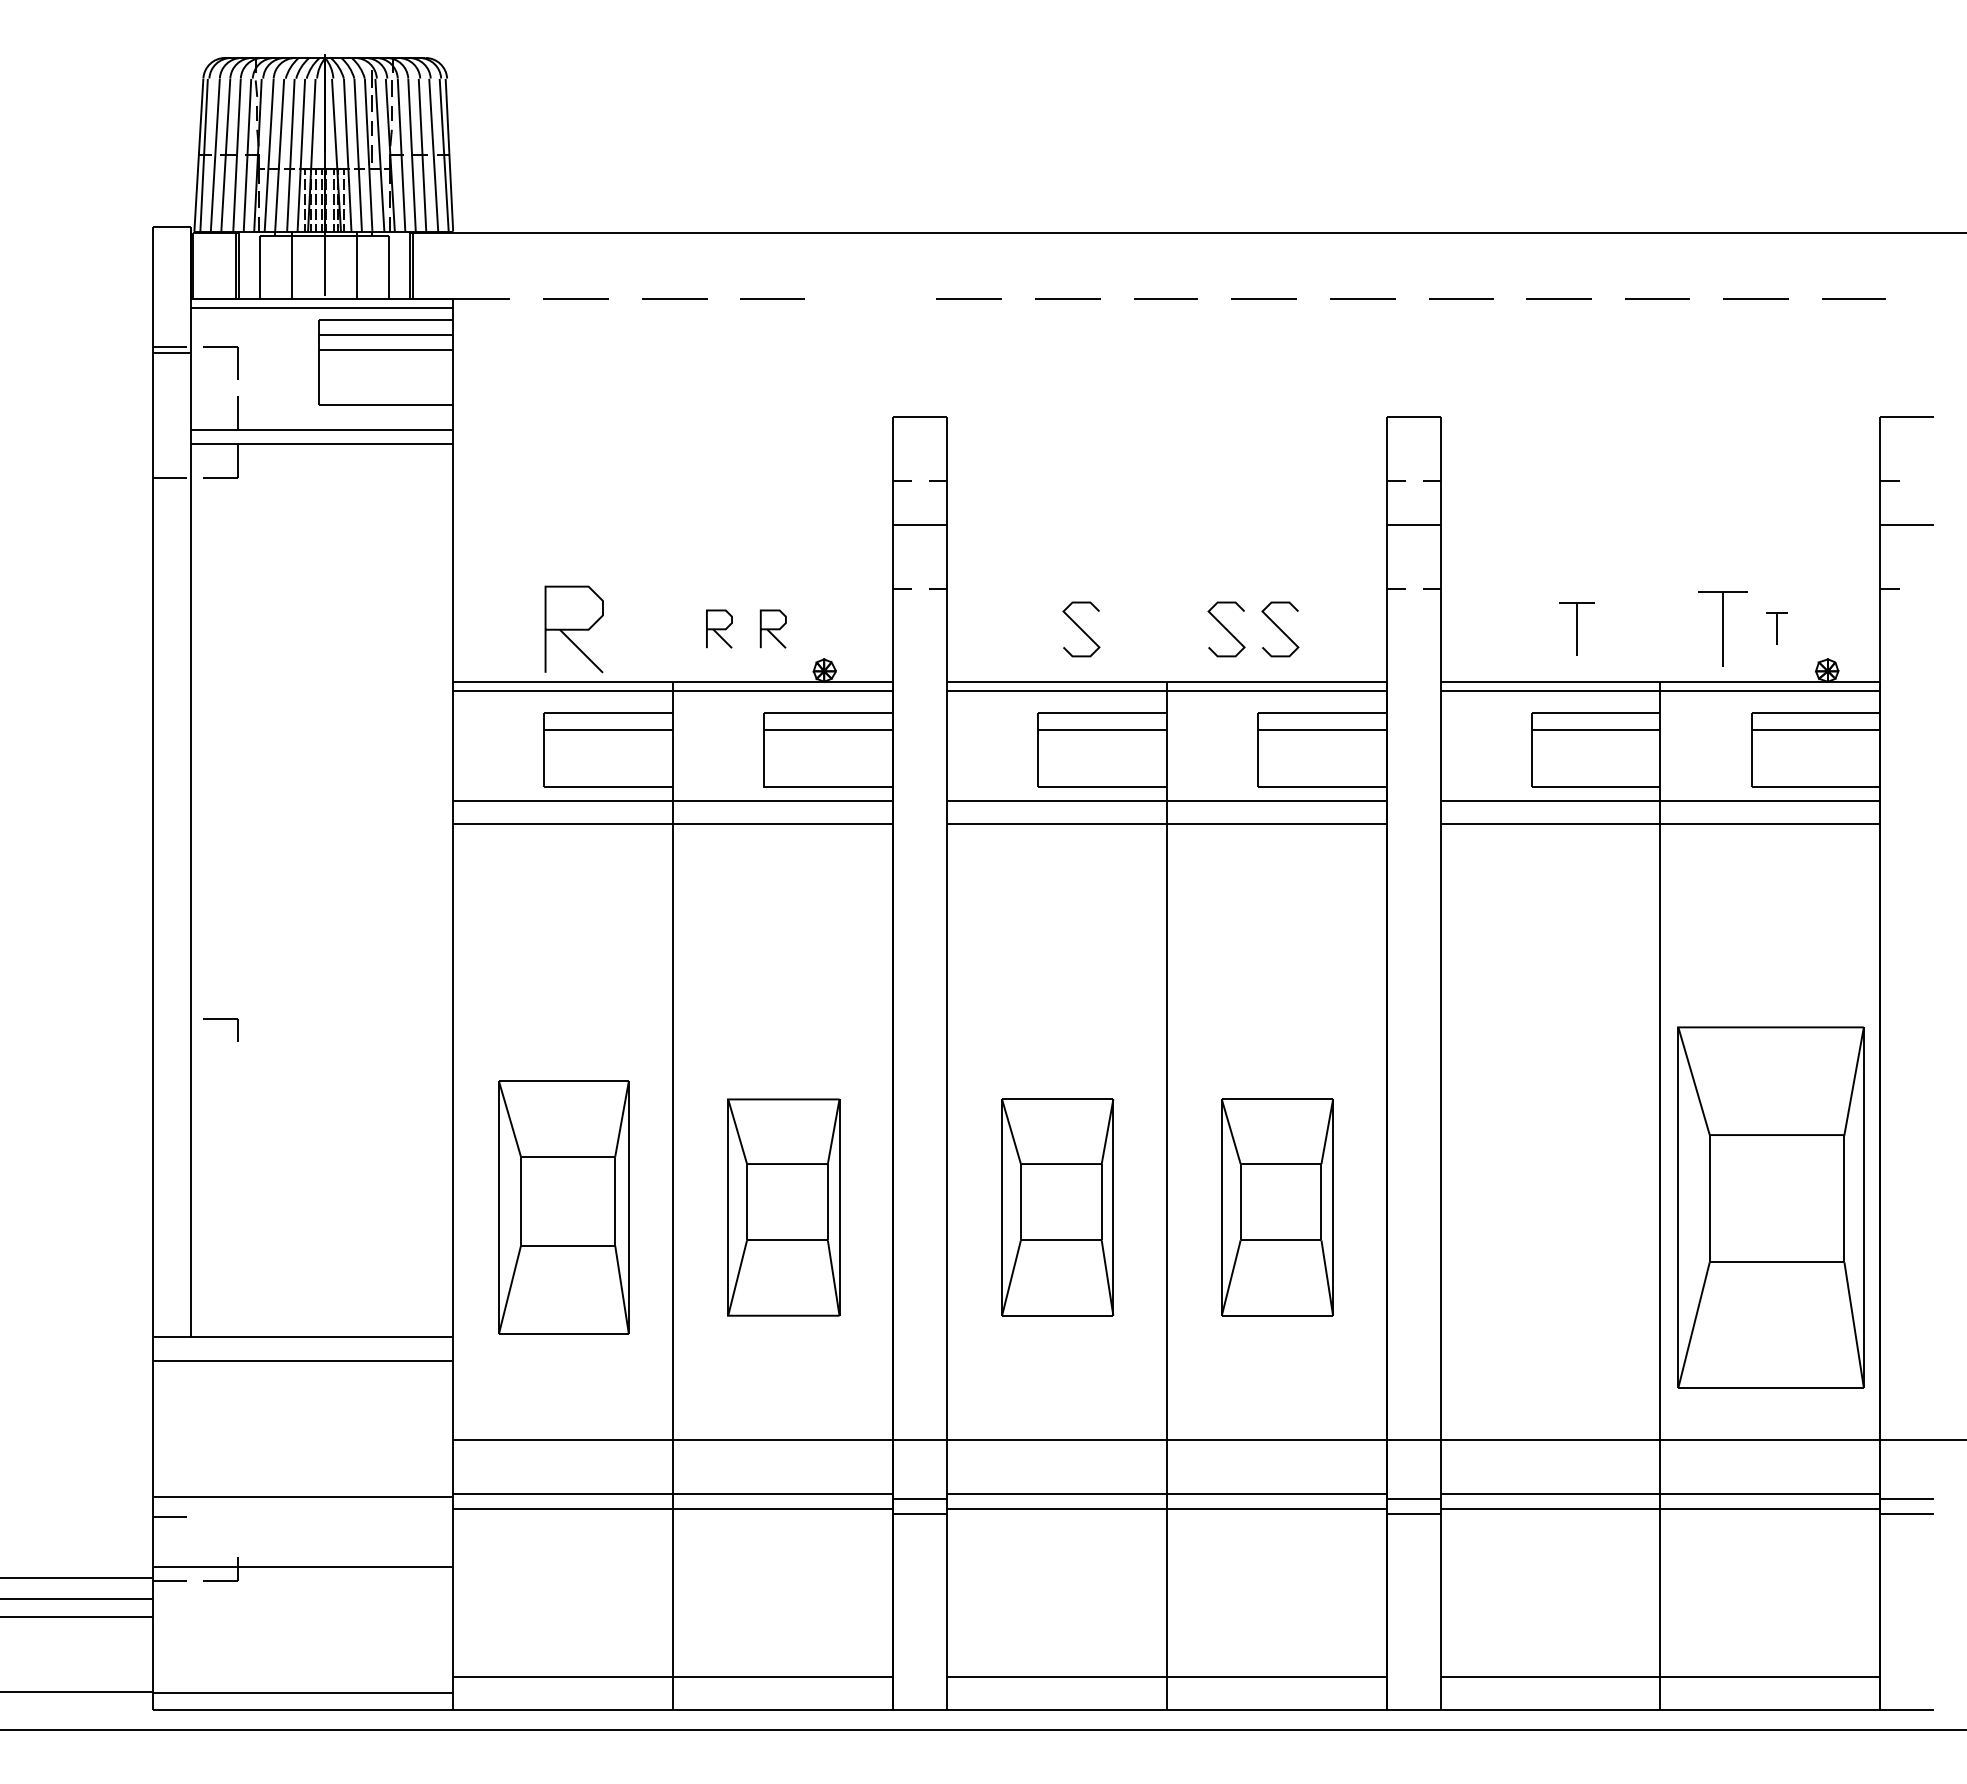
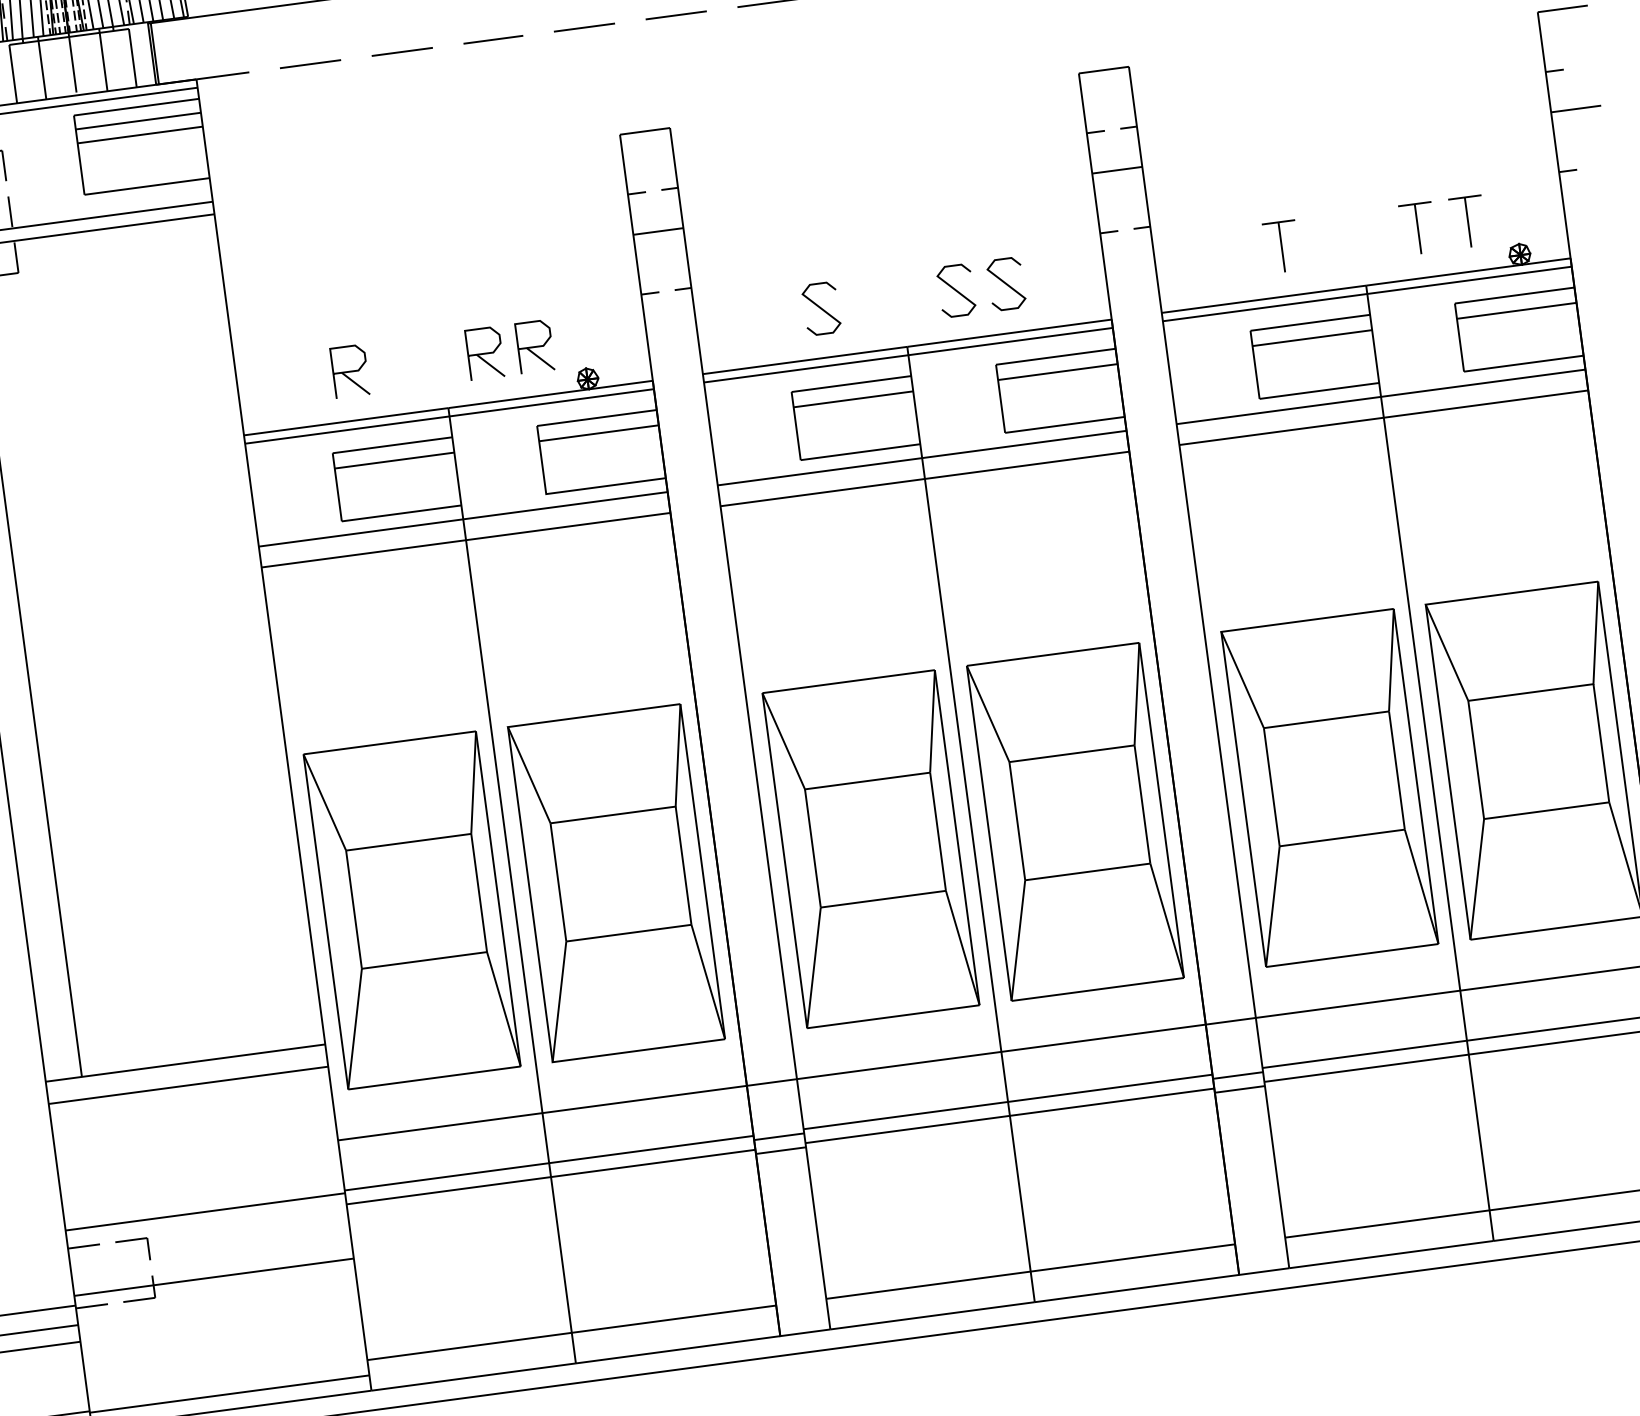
line: (870, 298) -> (584, 27), added
part: (574, 628) -> (350, 370), size x0.62
part: (719, 628) -> (484, 352), size x1.43
part: (773, 628) -> (535, 346), size x1.43
part: (1722, 628) -> (1417, 228), size x0.71
part: (1776, 628) -> (1467, 221), size x1.67
part: (220, 1019) -> (131, 1241), moved
part: (563, 1207) -> (411, 910), size x1.43
part: (783, 1207) -> (616, 883), size x1.67
part: (1057, 1207) -> (870, 849), size x1.67
part: (1277, 1207) -> (1075, 821), size x1.67
part: (1550, 1207) -> (1329, 787), added

